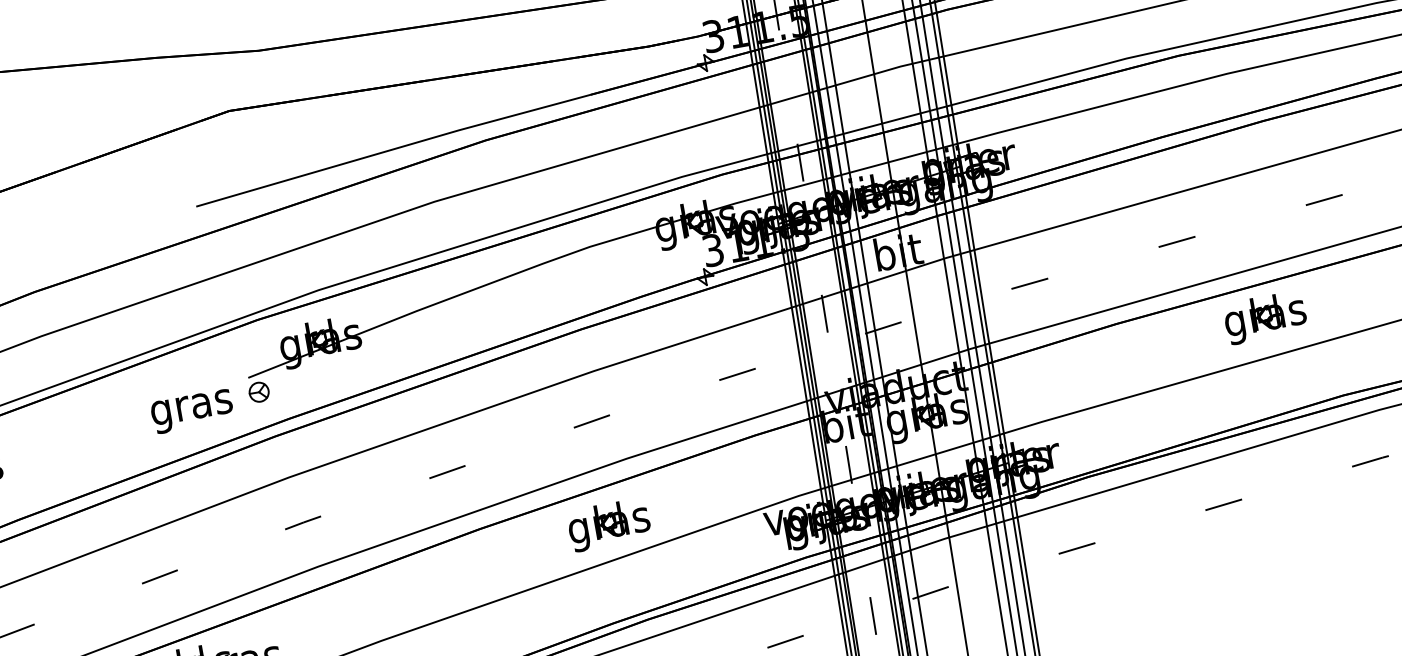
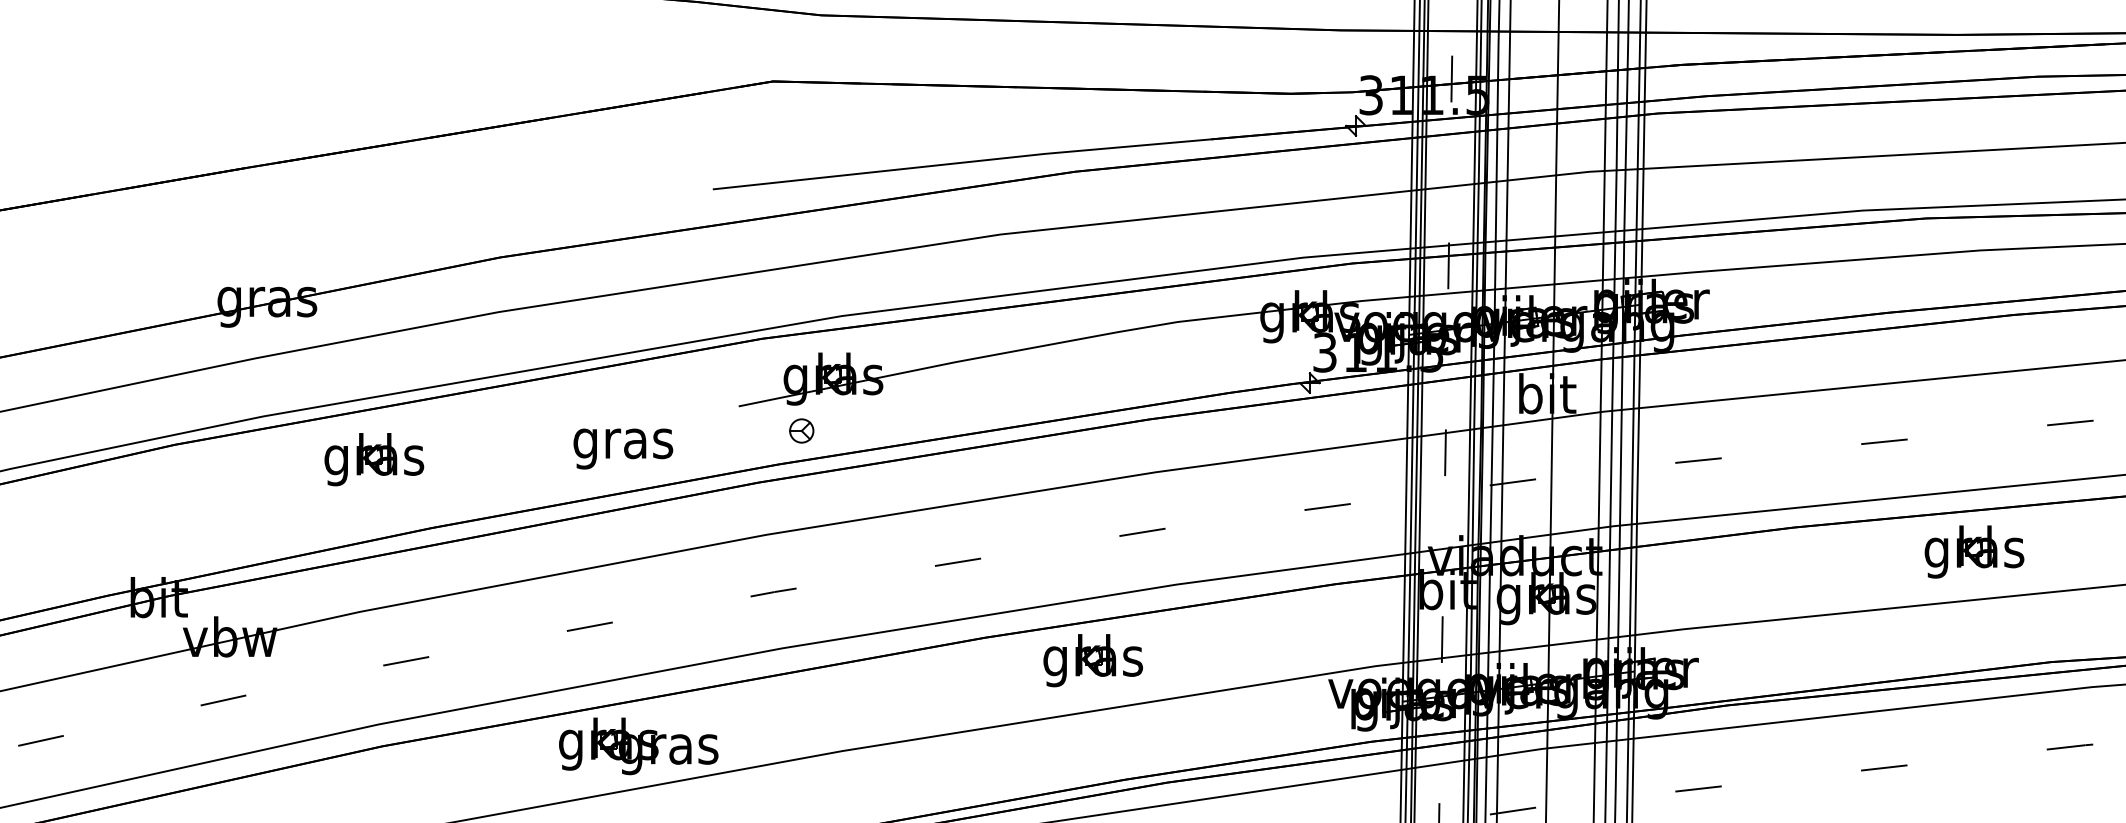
part: (258, 391) -> (801, 430), moved
text: (192, 411) -> (623, 448), moved
part: (608, 525) -> (1092, 660), moved

